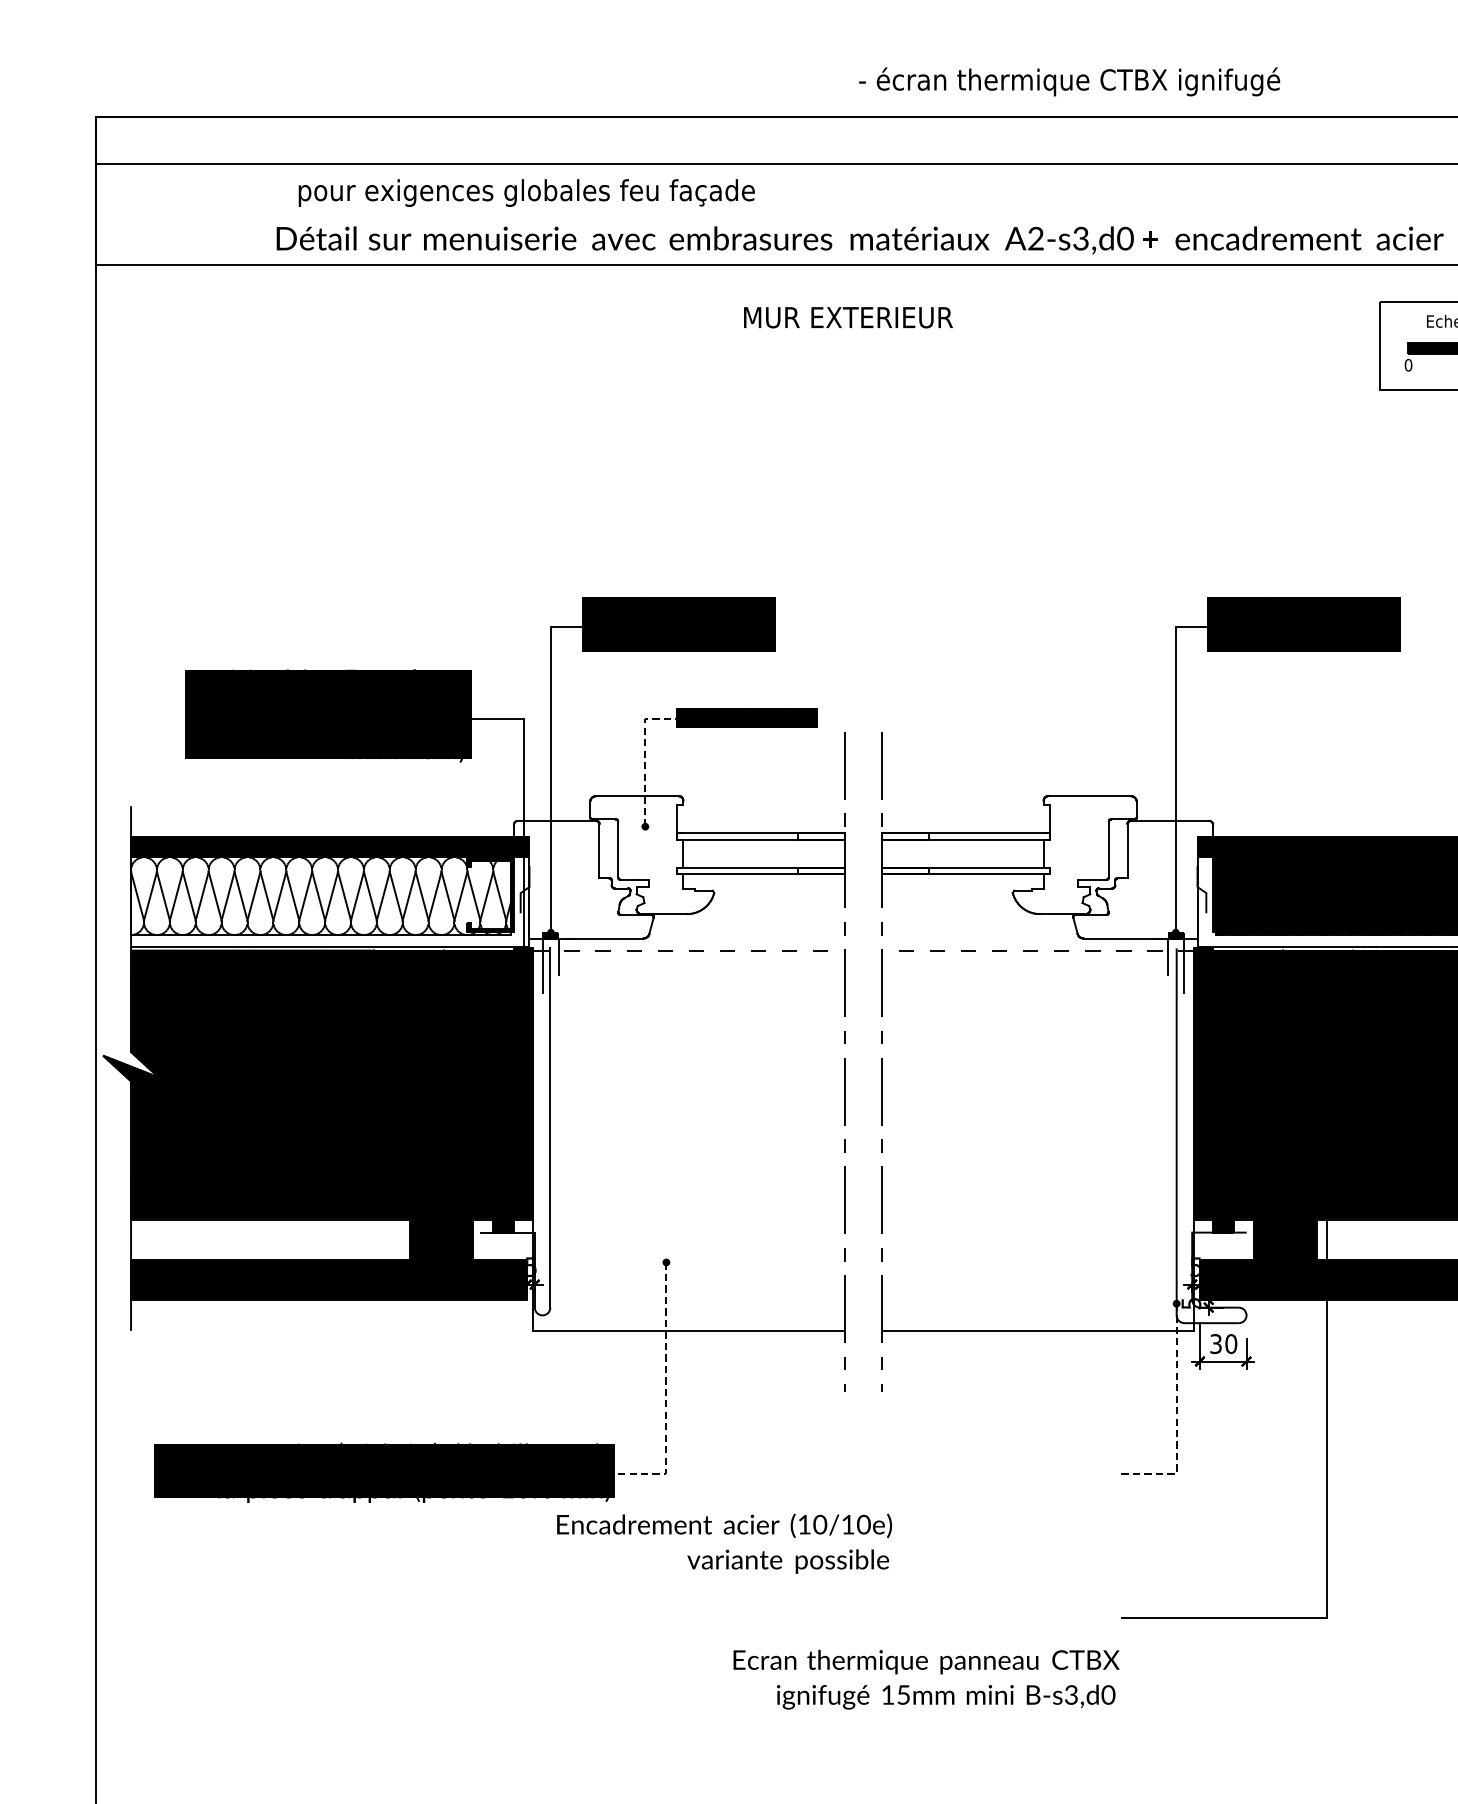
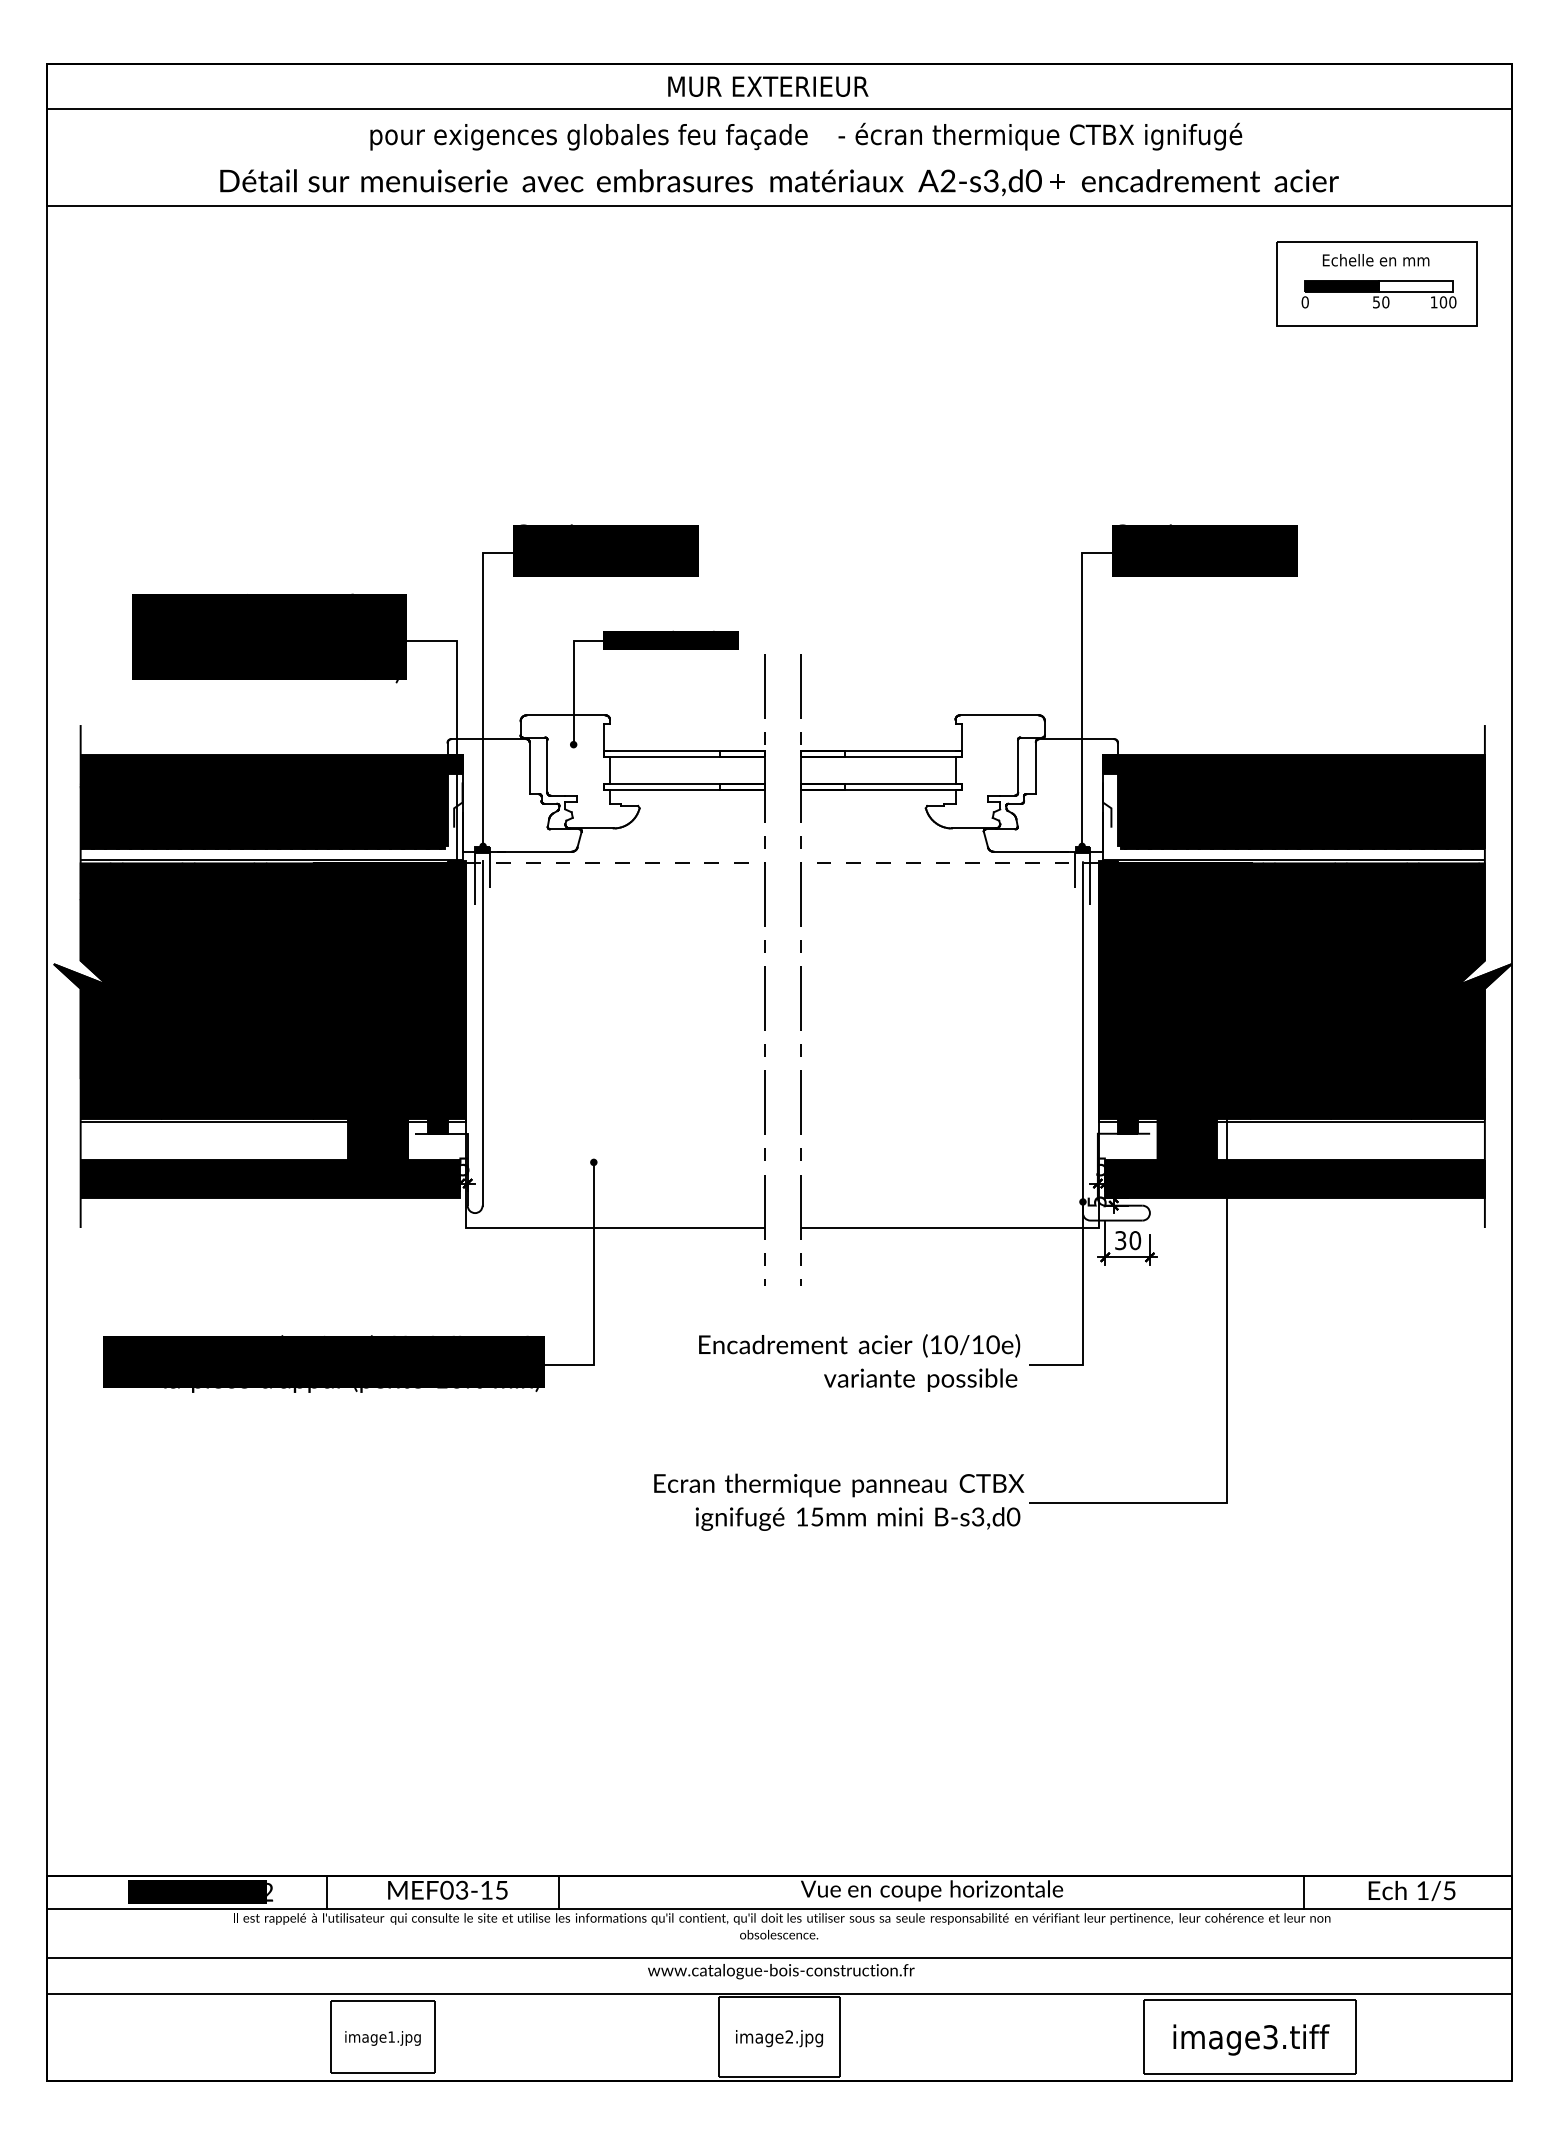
text: (1069, 81) -> (1040, 136), moved
text: (526, 193) -> (588, 137), moved
text: (848, 317) -> (768, 86), moved
line: (645, 756) -> (573, 677), dashed -> solid
fill: (320, 896) -> (262, 811), added
line: (666, 1395) -> (593, 1289), dashed -> solid
line: (1176, 1418) -> (1082, 1311), dashed -> solid
text: (724, 1543) -> (859, 1362), moved
text: (926, 1678) -> (839, 1501), moved

